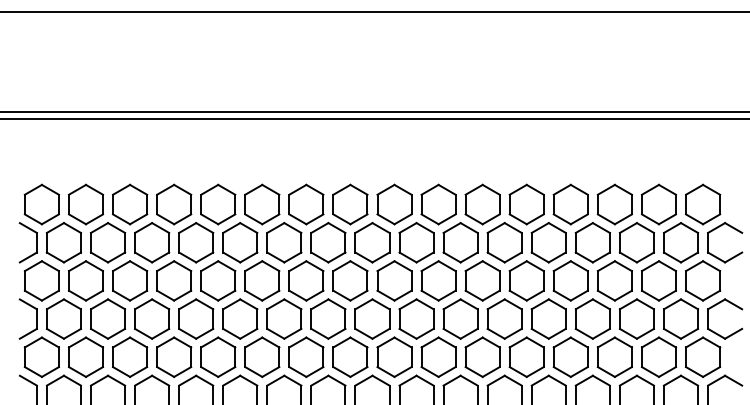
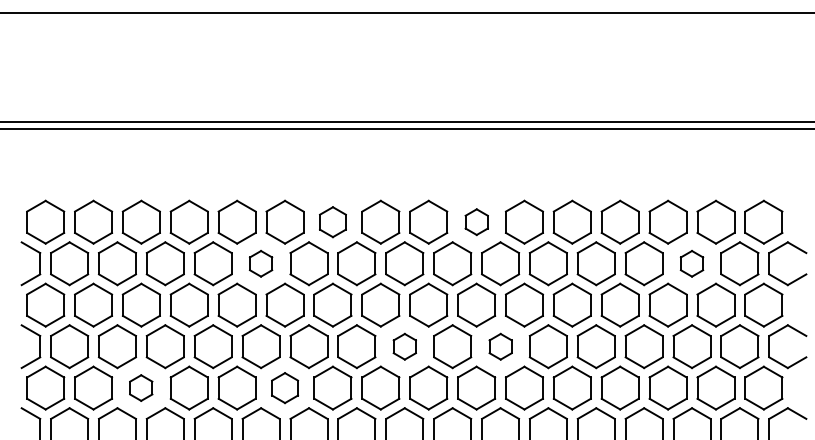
part: (305, 203) -> (332, 221), size x0.7
part: (438, 203) -> (476, 221), size x0.6
part: (239, 242) -> (260, 263), size x0.6
part: (636, 242) -> (691, 263), size x0.6
part: (372, 318) -> (404, 346), size x0.6
part: (460, 318) -> (500, 346), size x0.6
part: (129, 356) -> (140, 387), size x0.6
part: (261, 356) -> (284, 387), size x0.7

